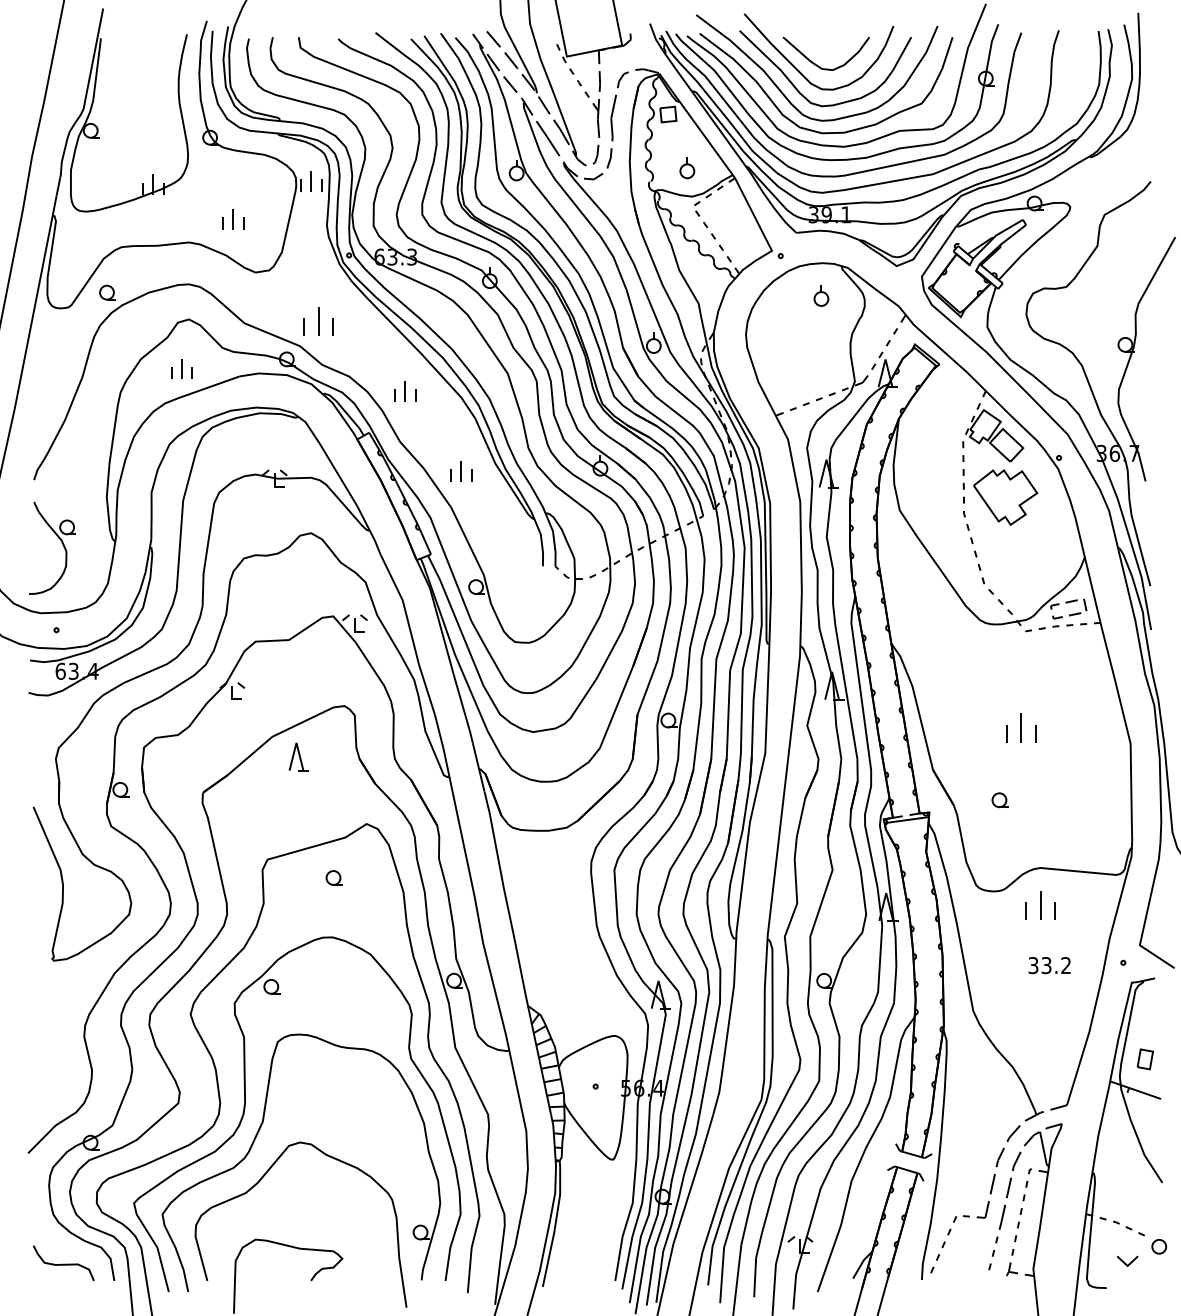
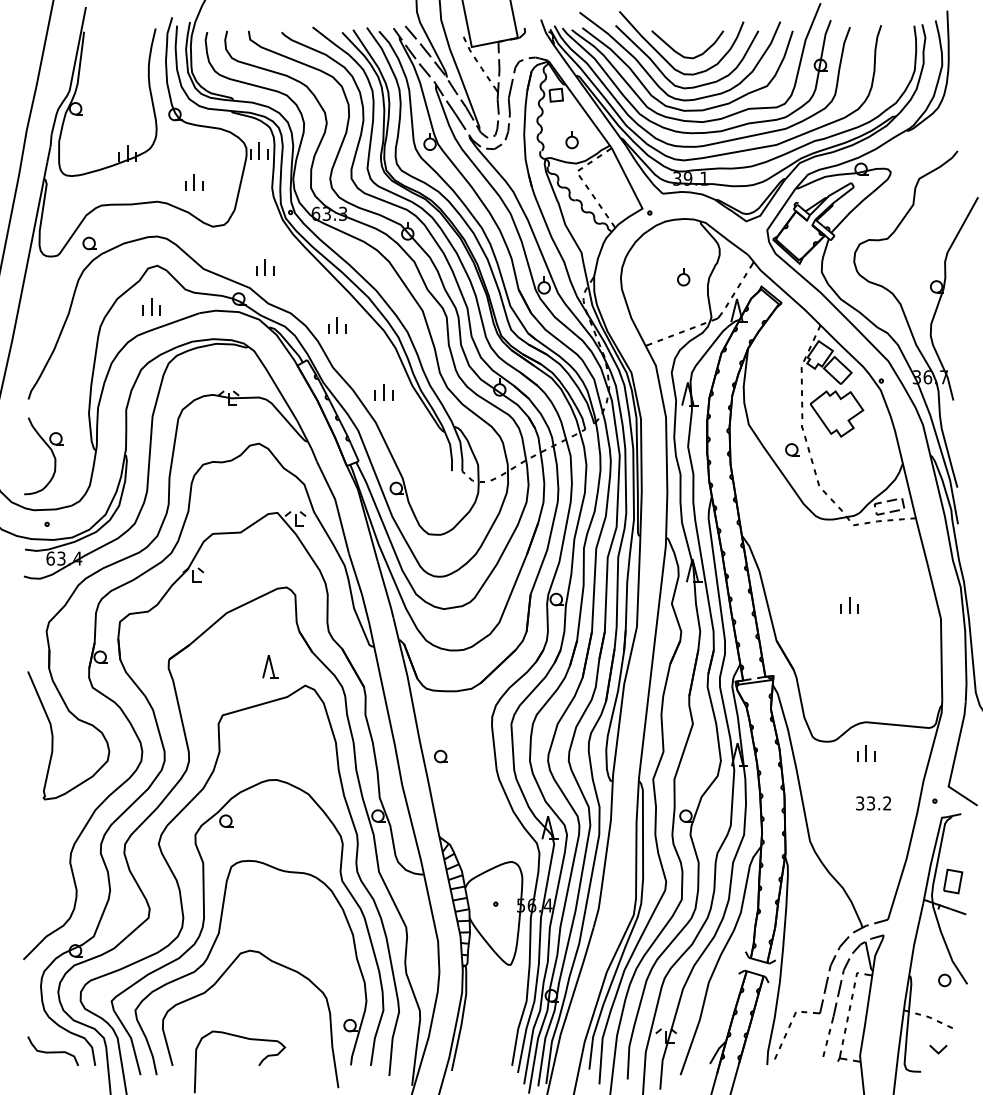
part: (821, 296) -> (683, 277), moved
part: (318, 321) -> (265, 267), size x0.71
part: (1020, 727) -> (849, 605), size x0.71
part: (298, 756) -> (270, 666), moved
part: (1000, 799) -> (792, 449), moved
part: (333, 877) -> (440, 756), moved
part: (1041, 905) -> (866, 753), size x0.71
part: (1145, 1059) -> (953, 881), size x1.43
part: (1158, 1246) -> (944, 980), moved

